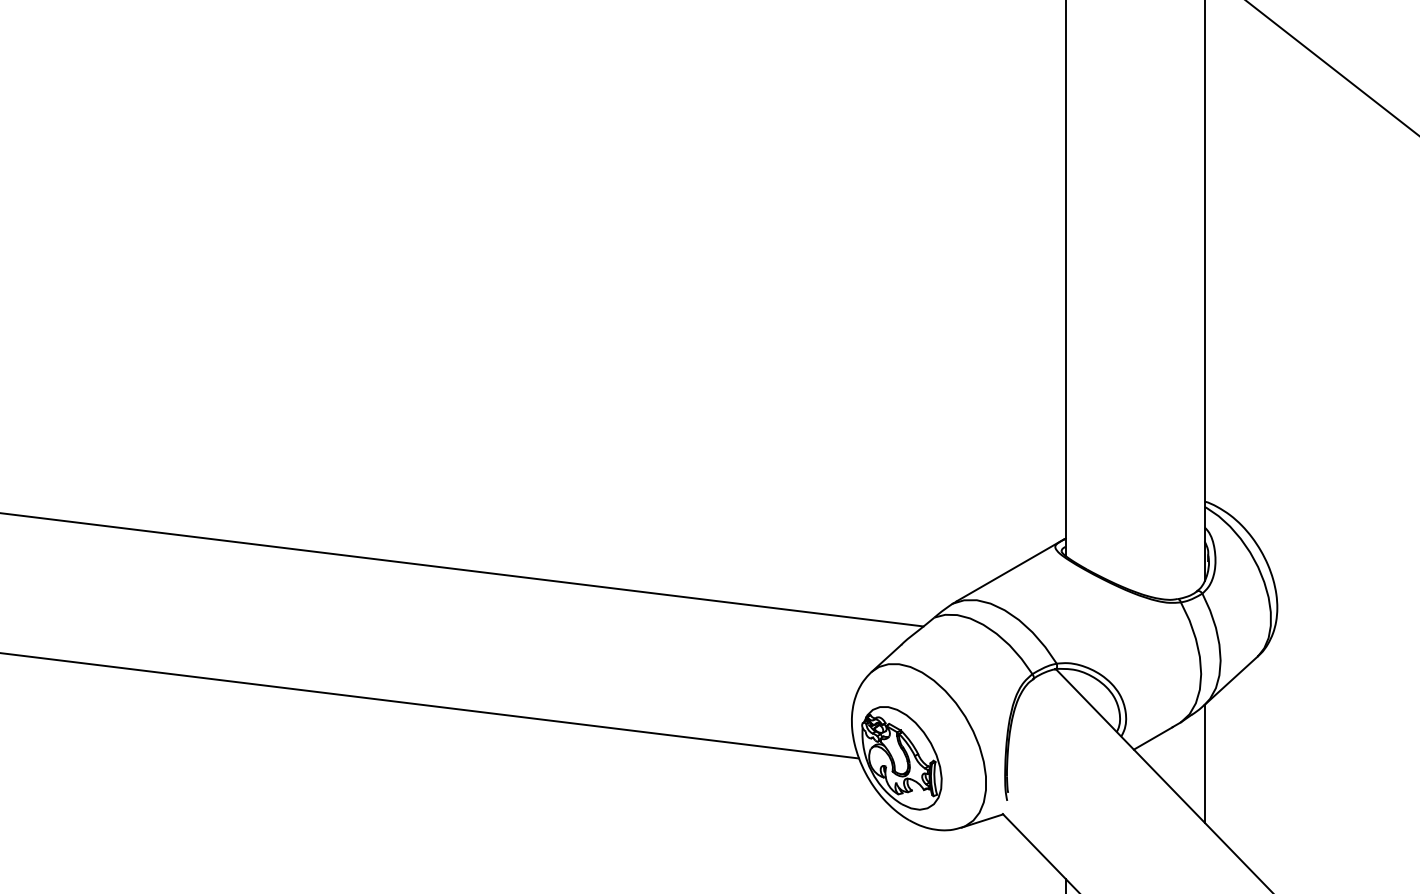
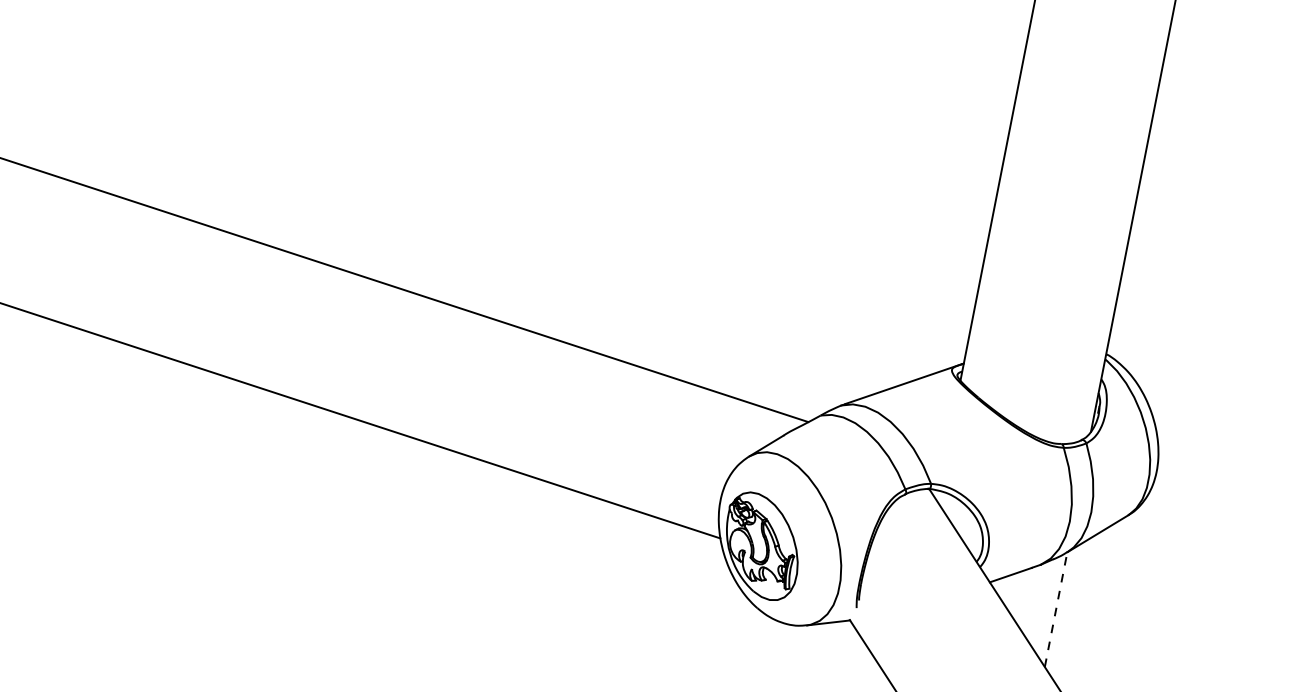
line: (1204, 763) -> (1055, 609), solid -> dashed

